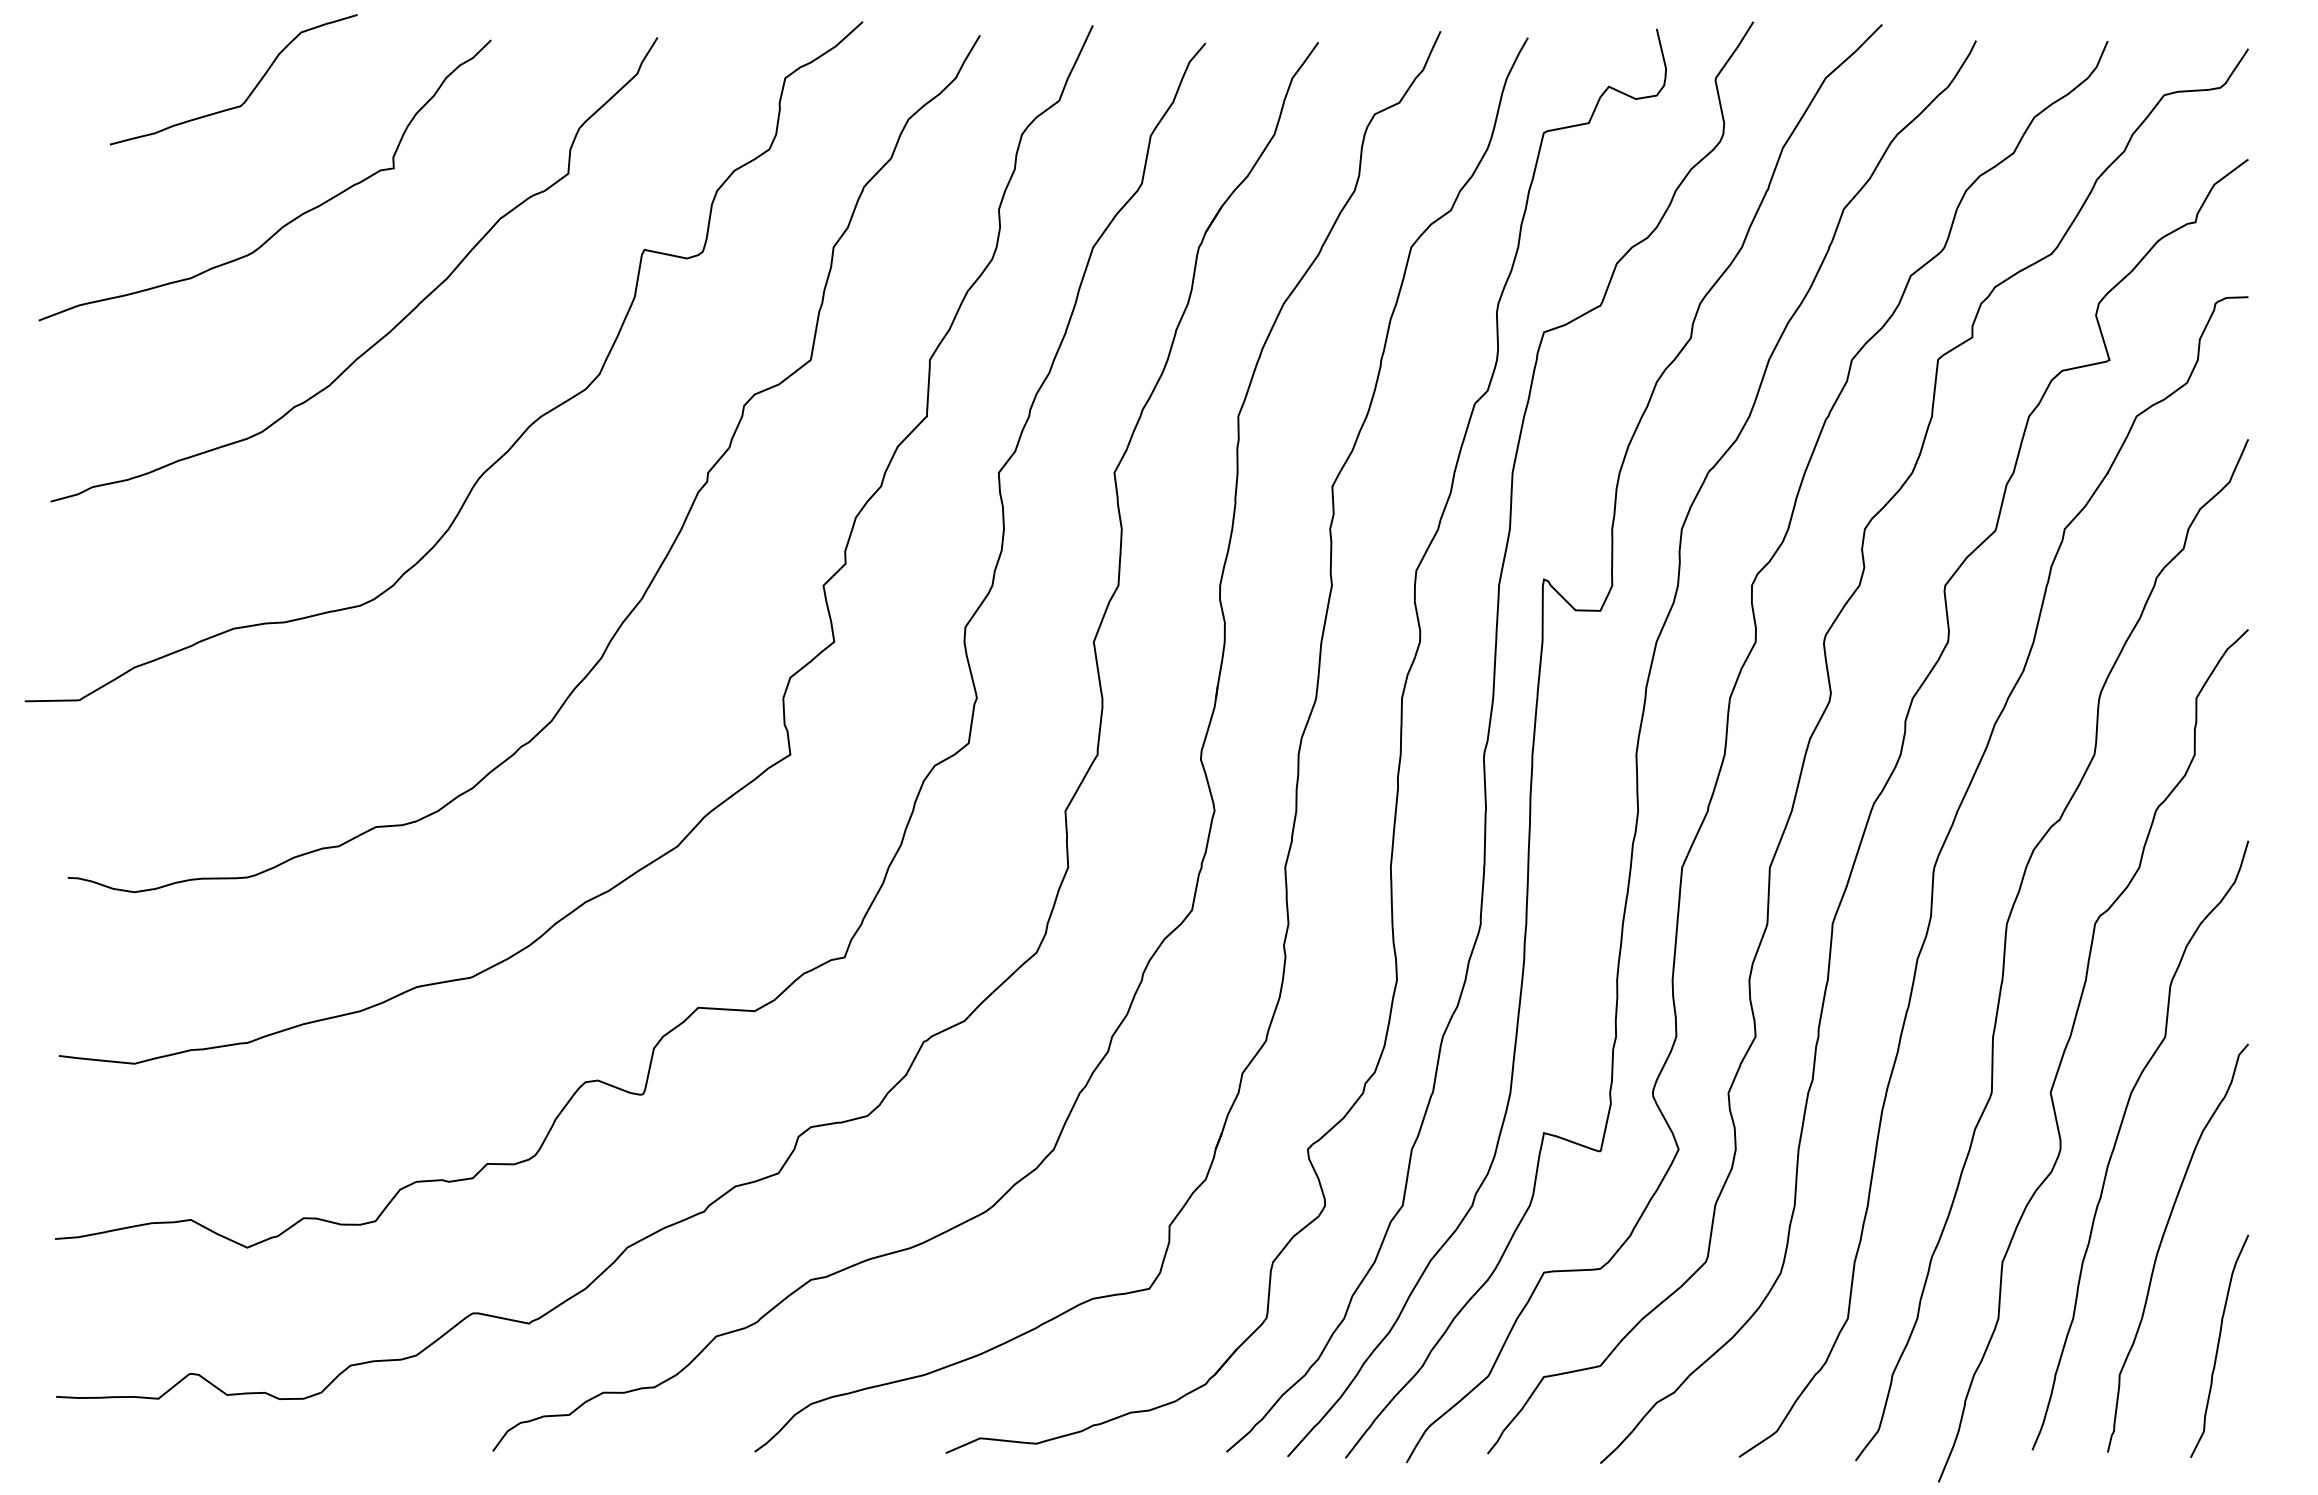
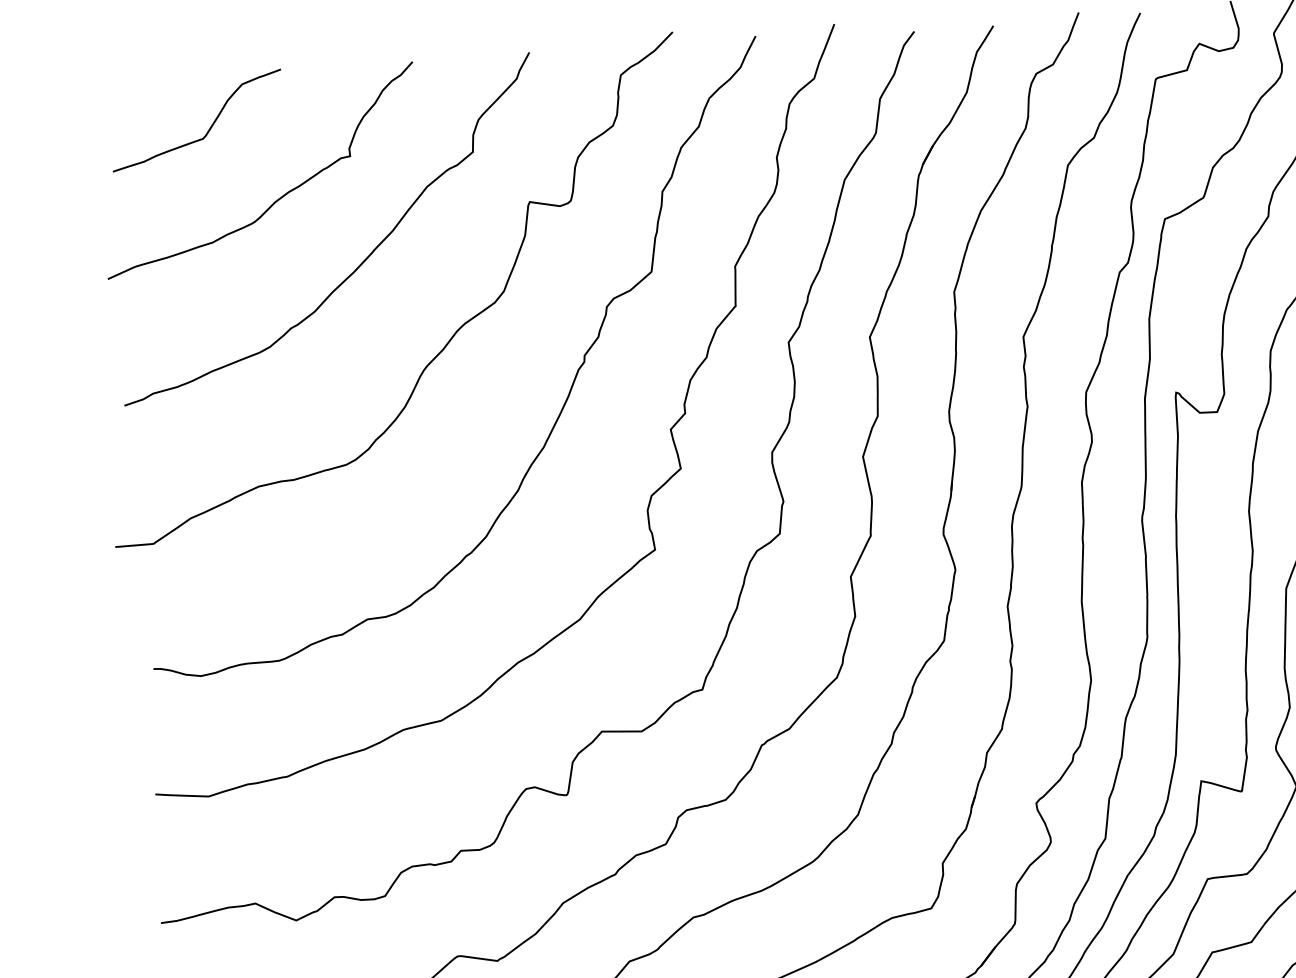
curve: (250, 92) -> (209, 128), moved

